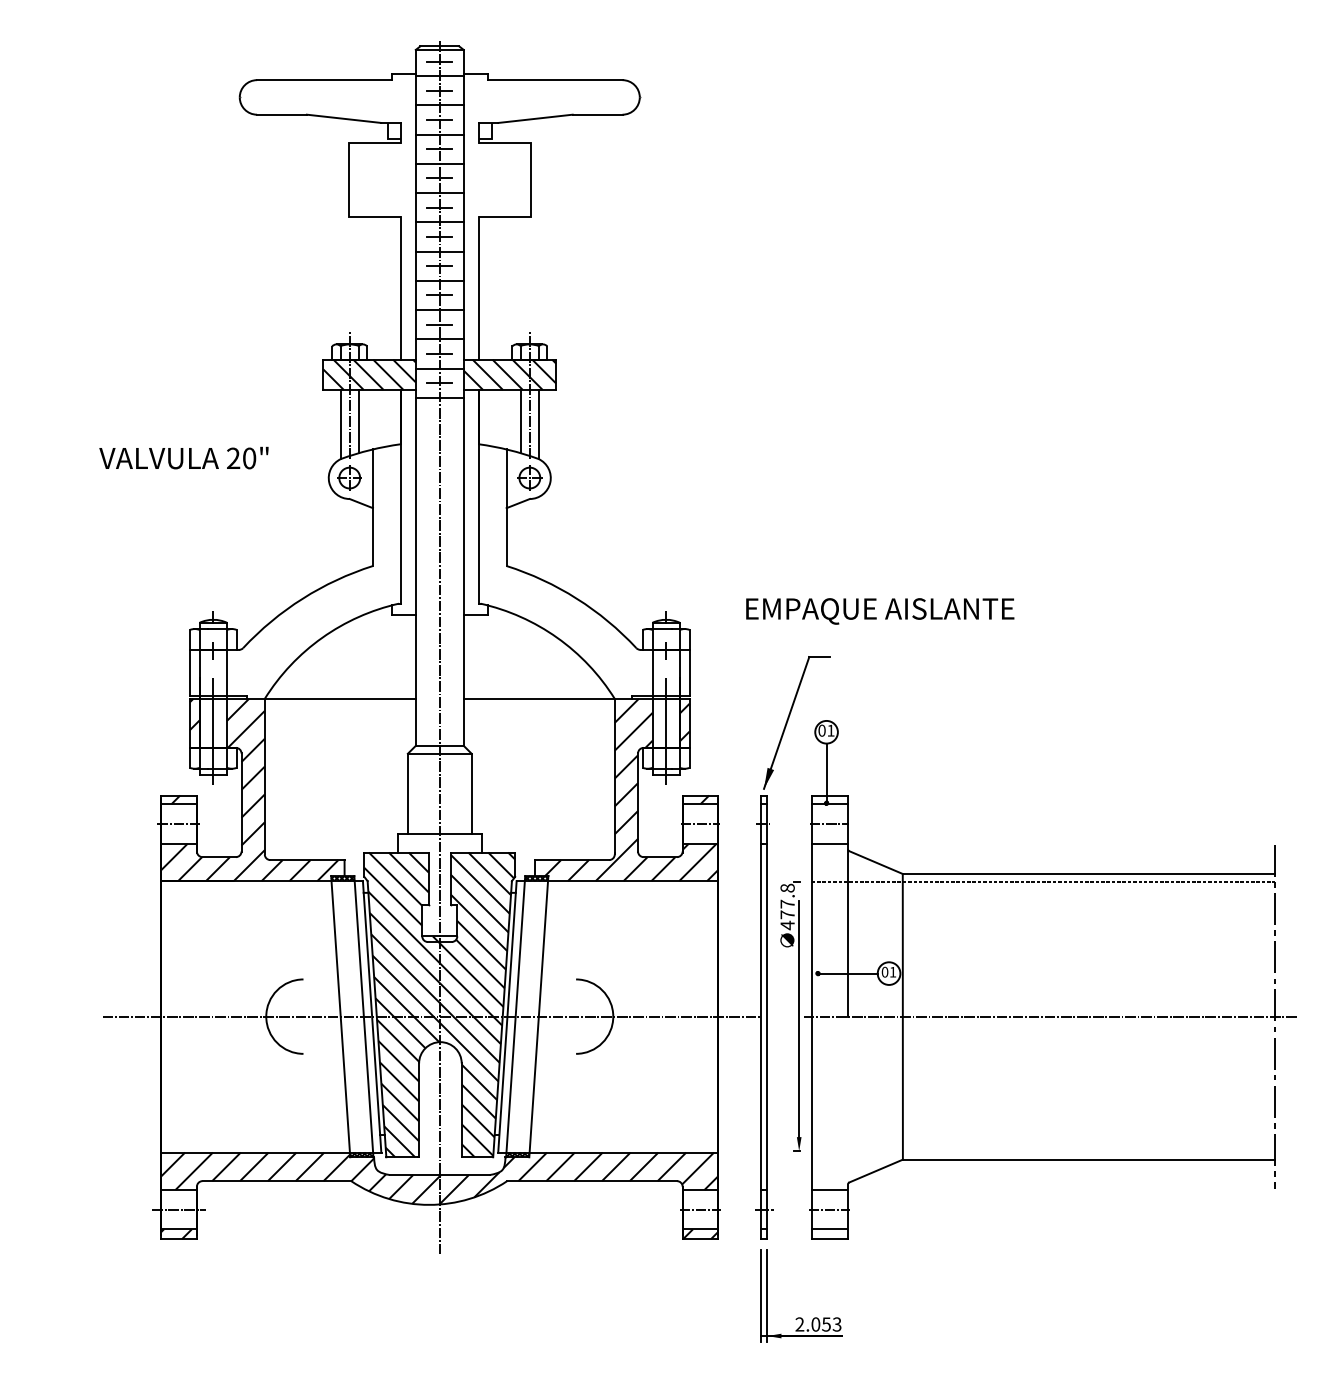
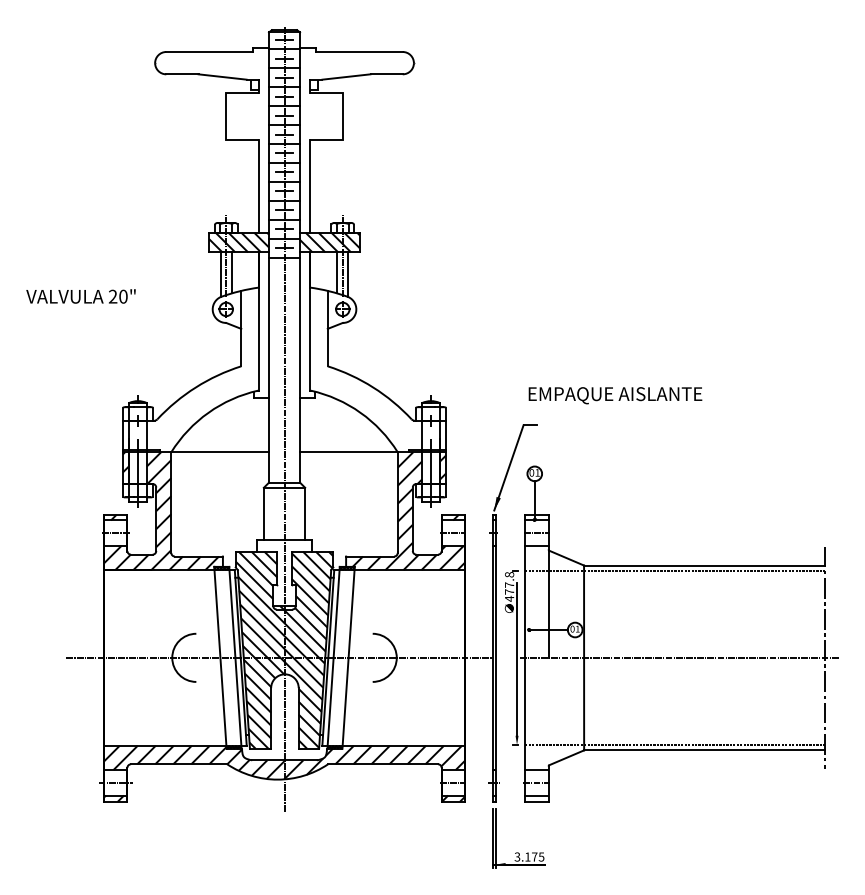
text: (183, 458) -> (80, 296), moved
text: (880, 611) -> (615, 395), moved
line: (1042, 1150) -> (674, 744), added
text: (818, 1323) -> (529, 856), 2.053 -> 3.175

